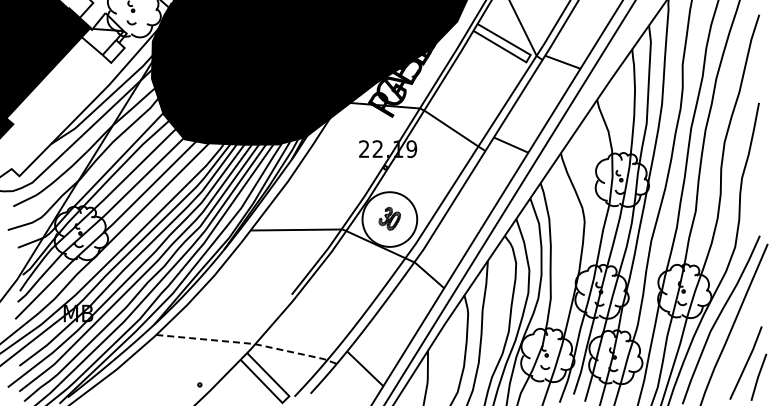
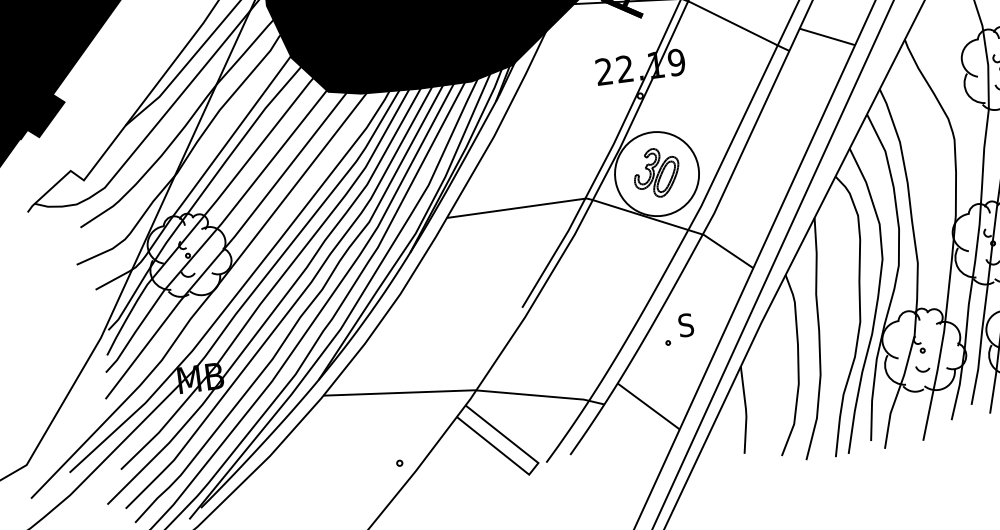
part: (389, 218) -> (656, 172), size x1.43
part: (390, 321) -> (677, 329), added
line: (249, 343) -> (467, 390), dashed -> solid

